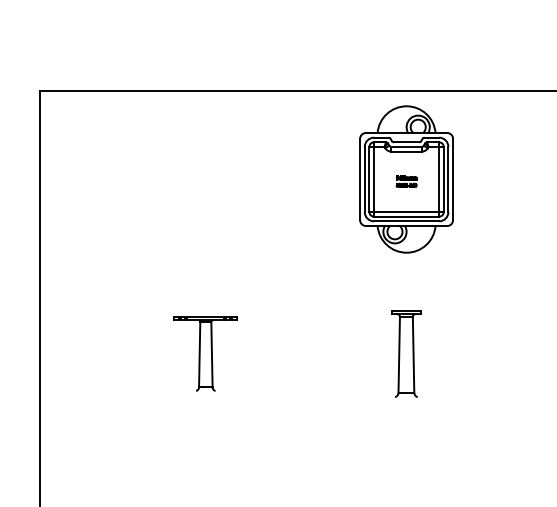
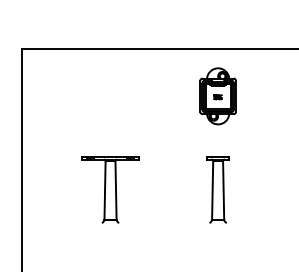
part: (405, 179) -> (217, 96), size x0.71
part: (205, 353) -> (110, 189), size x1.67
part: (405, 353) -> (217, 189), size x1.43

